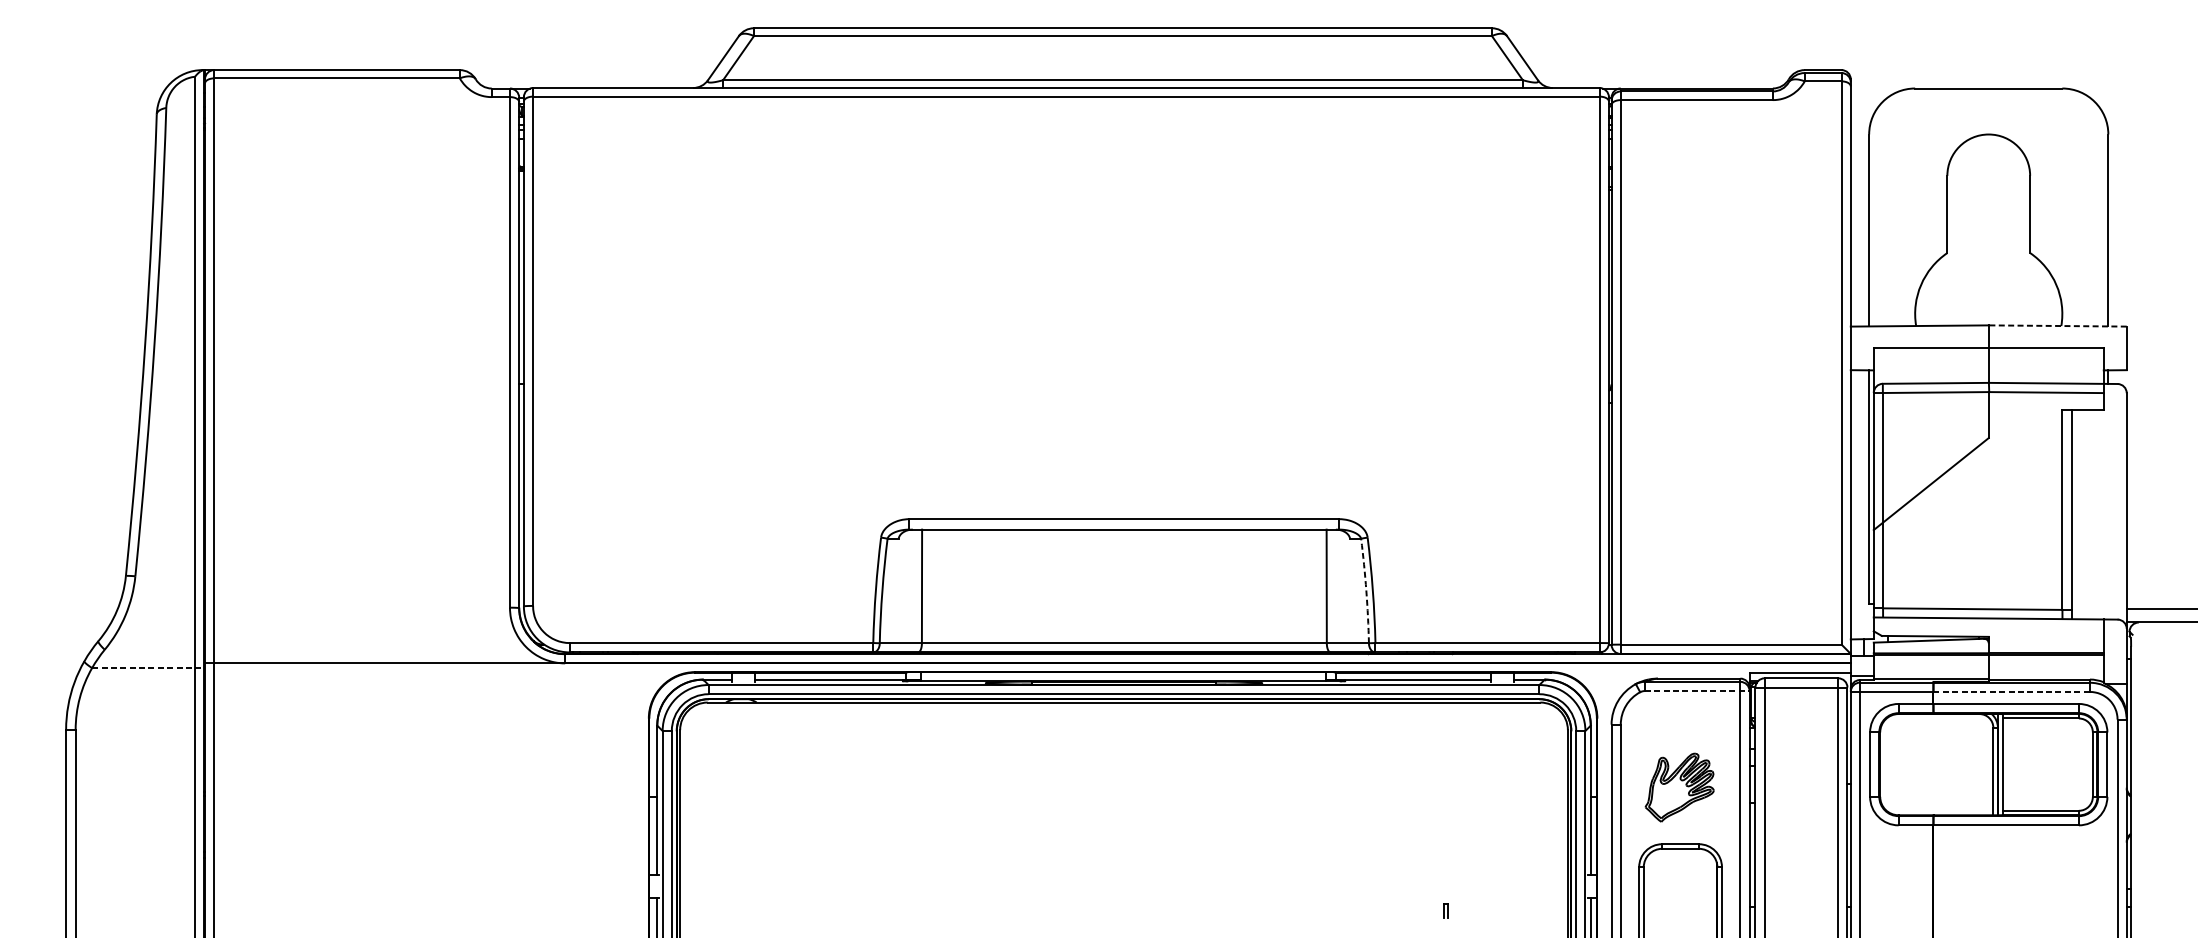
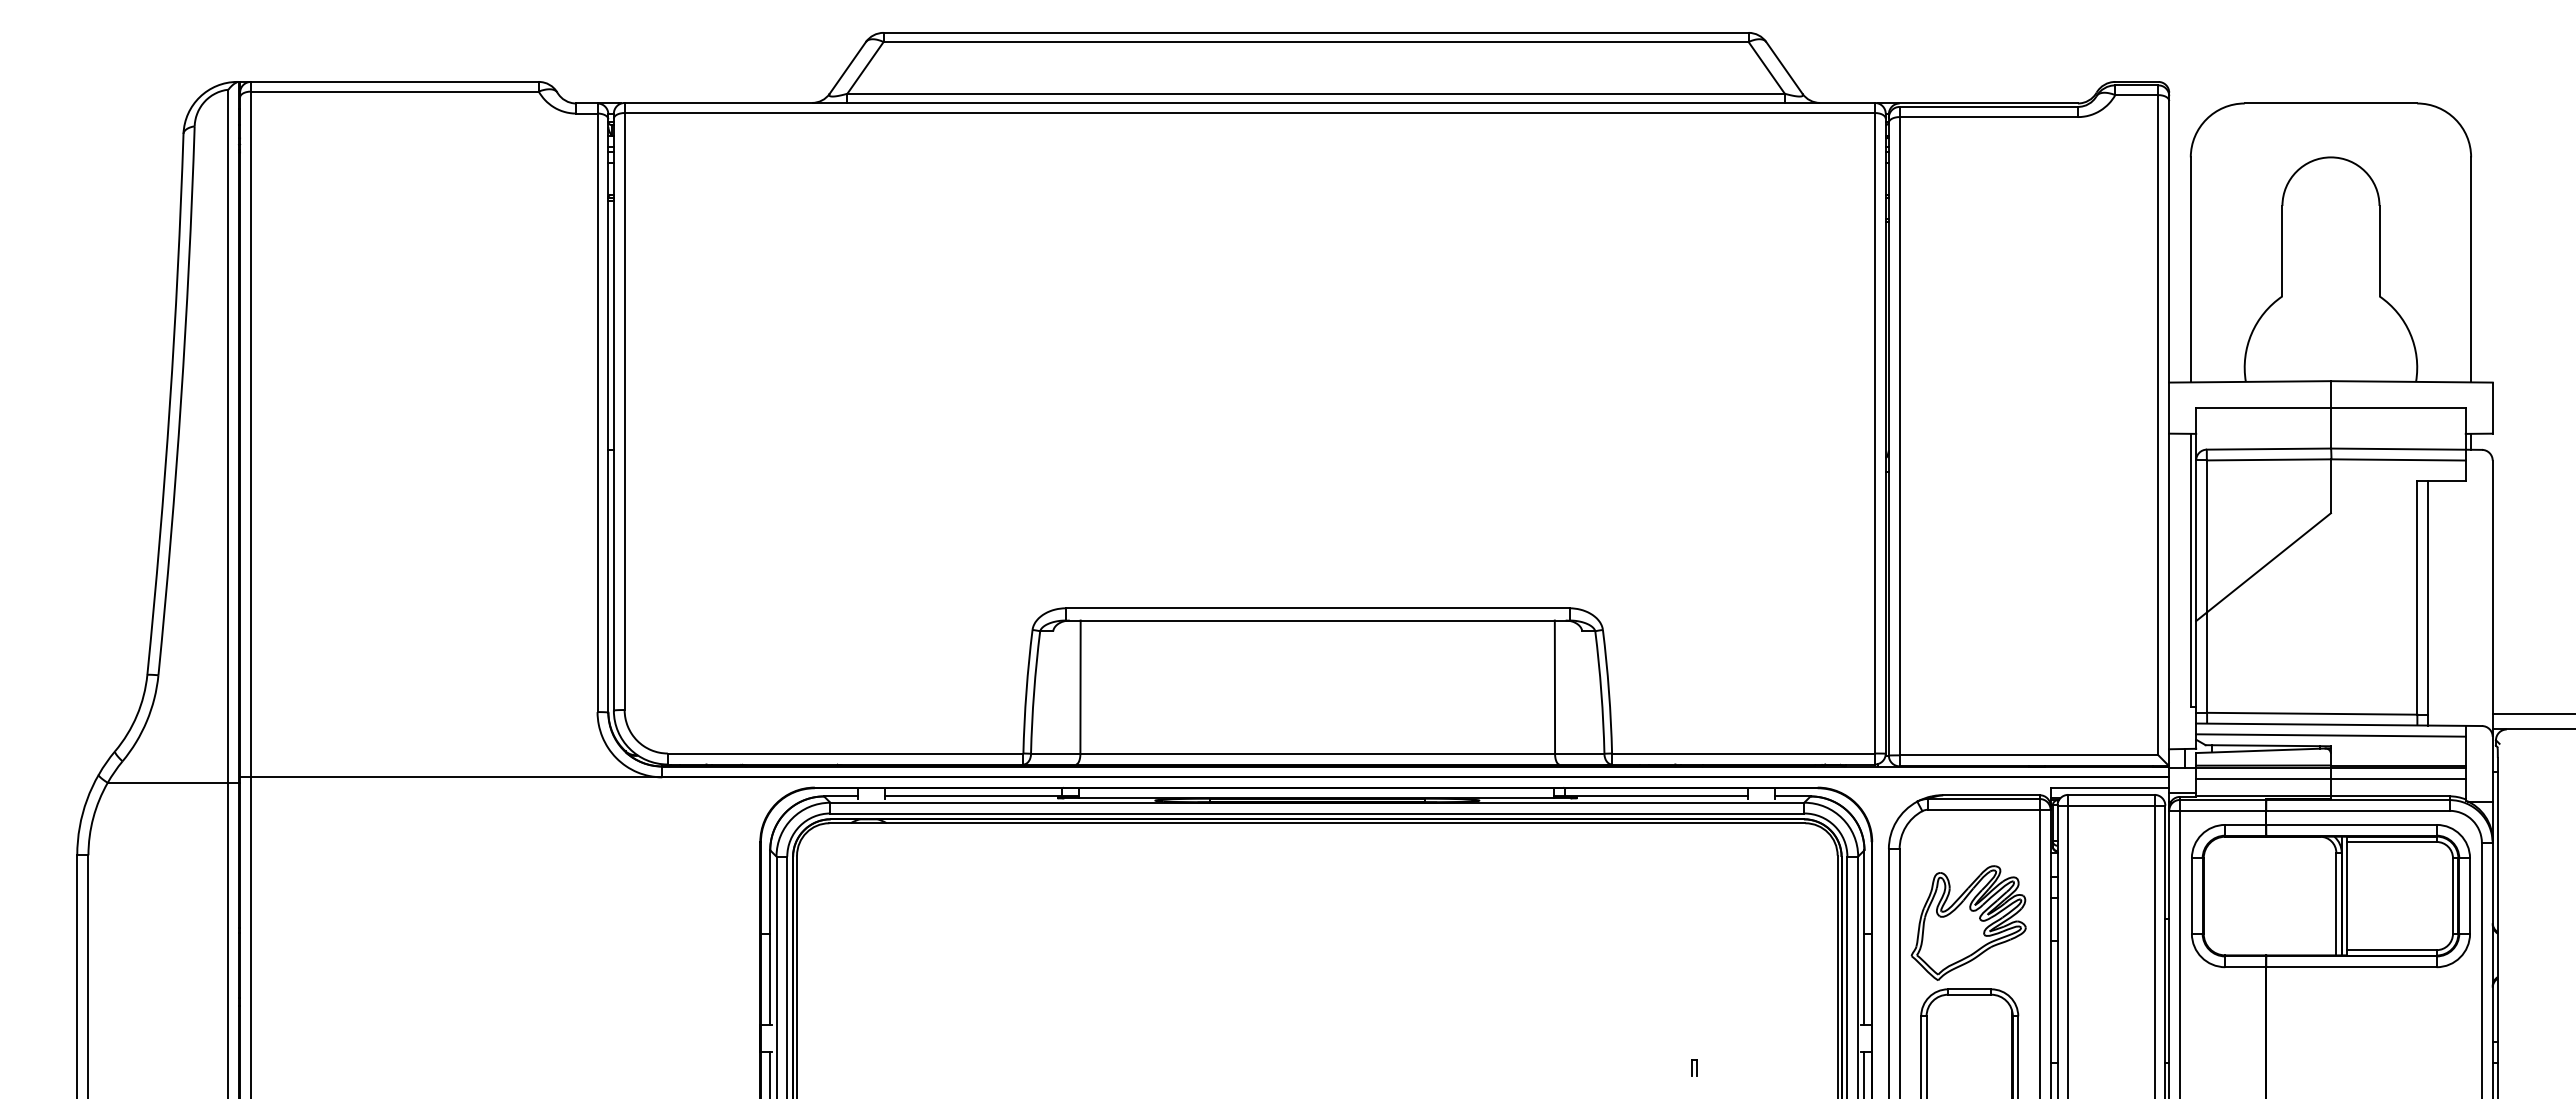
line: (2057, 325) -> (2411, 381), dashed -> solid
arc: (1366, 590) -> (1601, 692), dashed -> solid
line: (1988, 627) -> (2330, 735), added
line: (1988, 664) -> (2330, 778), added
line: (149, 667) -> (174, 782), dashed -> solid
line: (1697, 690) -> (1989, 809), dashed -> solid
line: (2011, 691) -> (2357, 810), dashed -> solid
part: (1679, 787) -> (1968, 922), size x1.43

